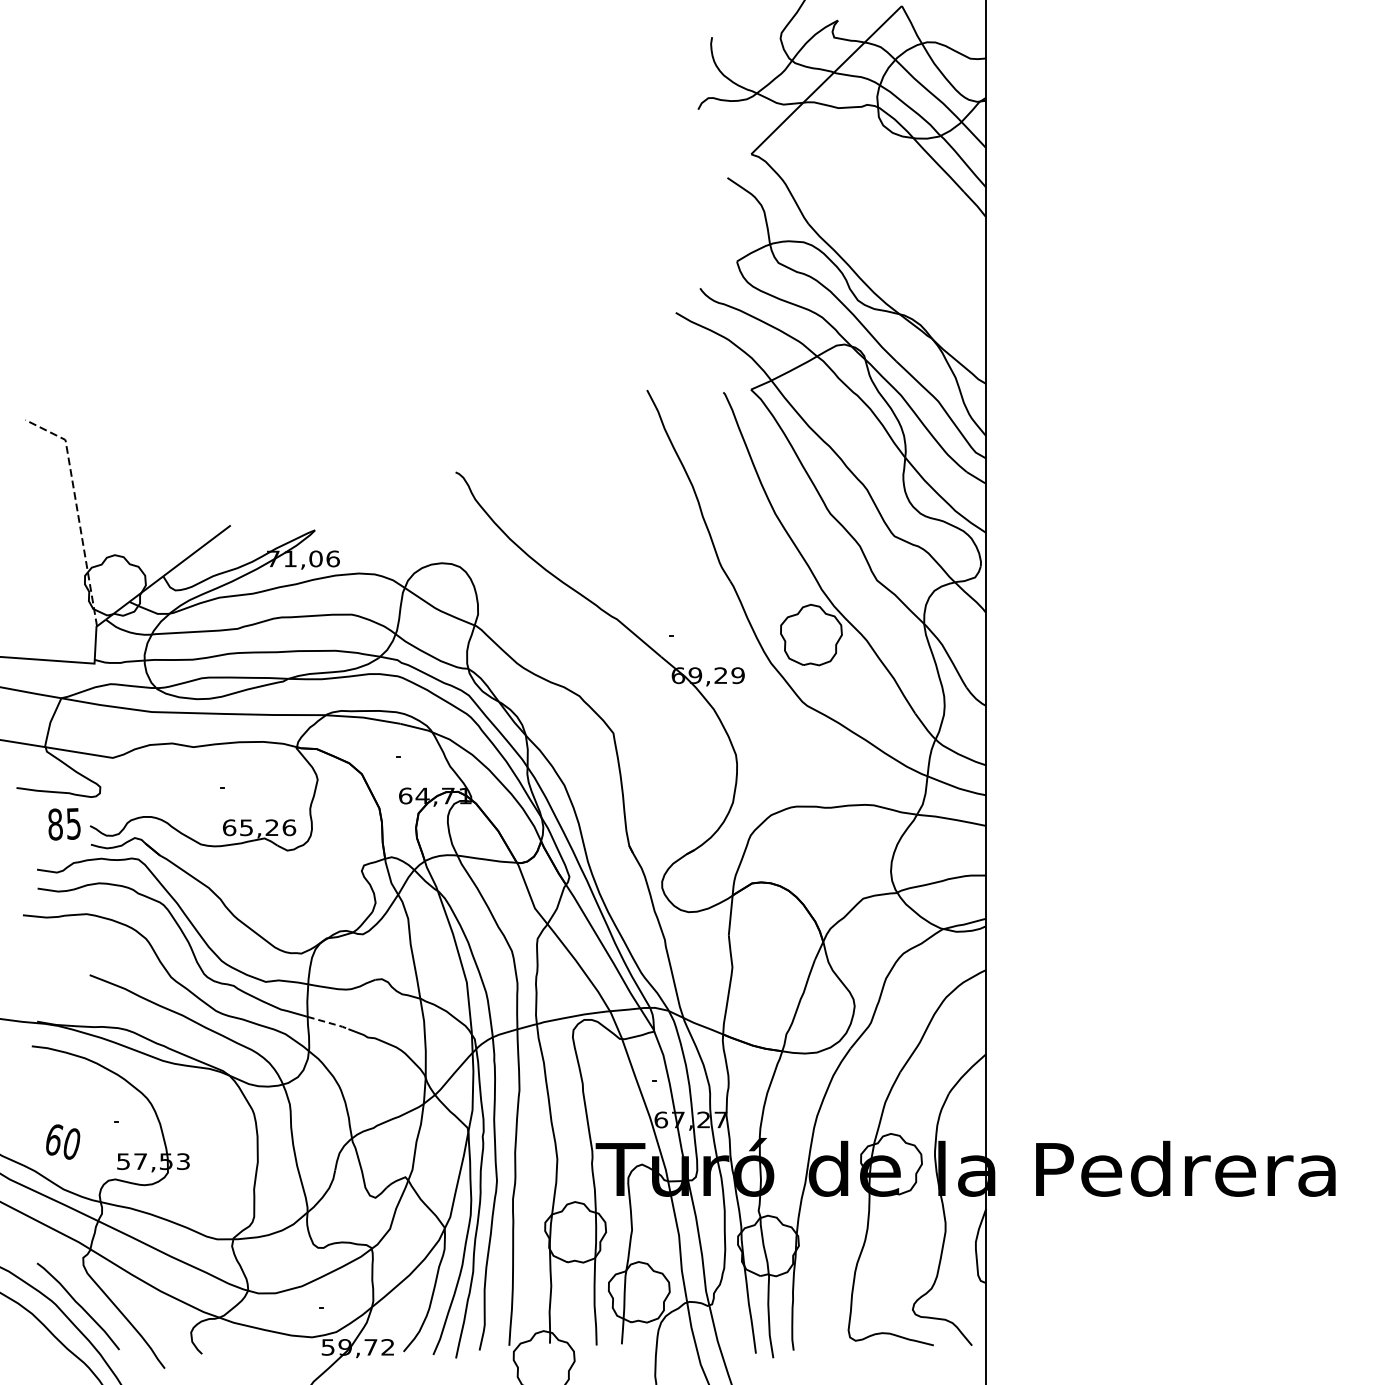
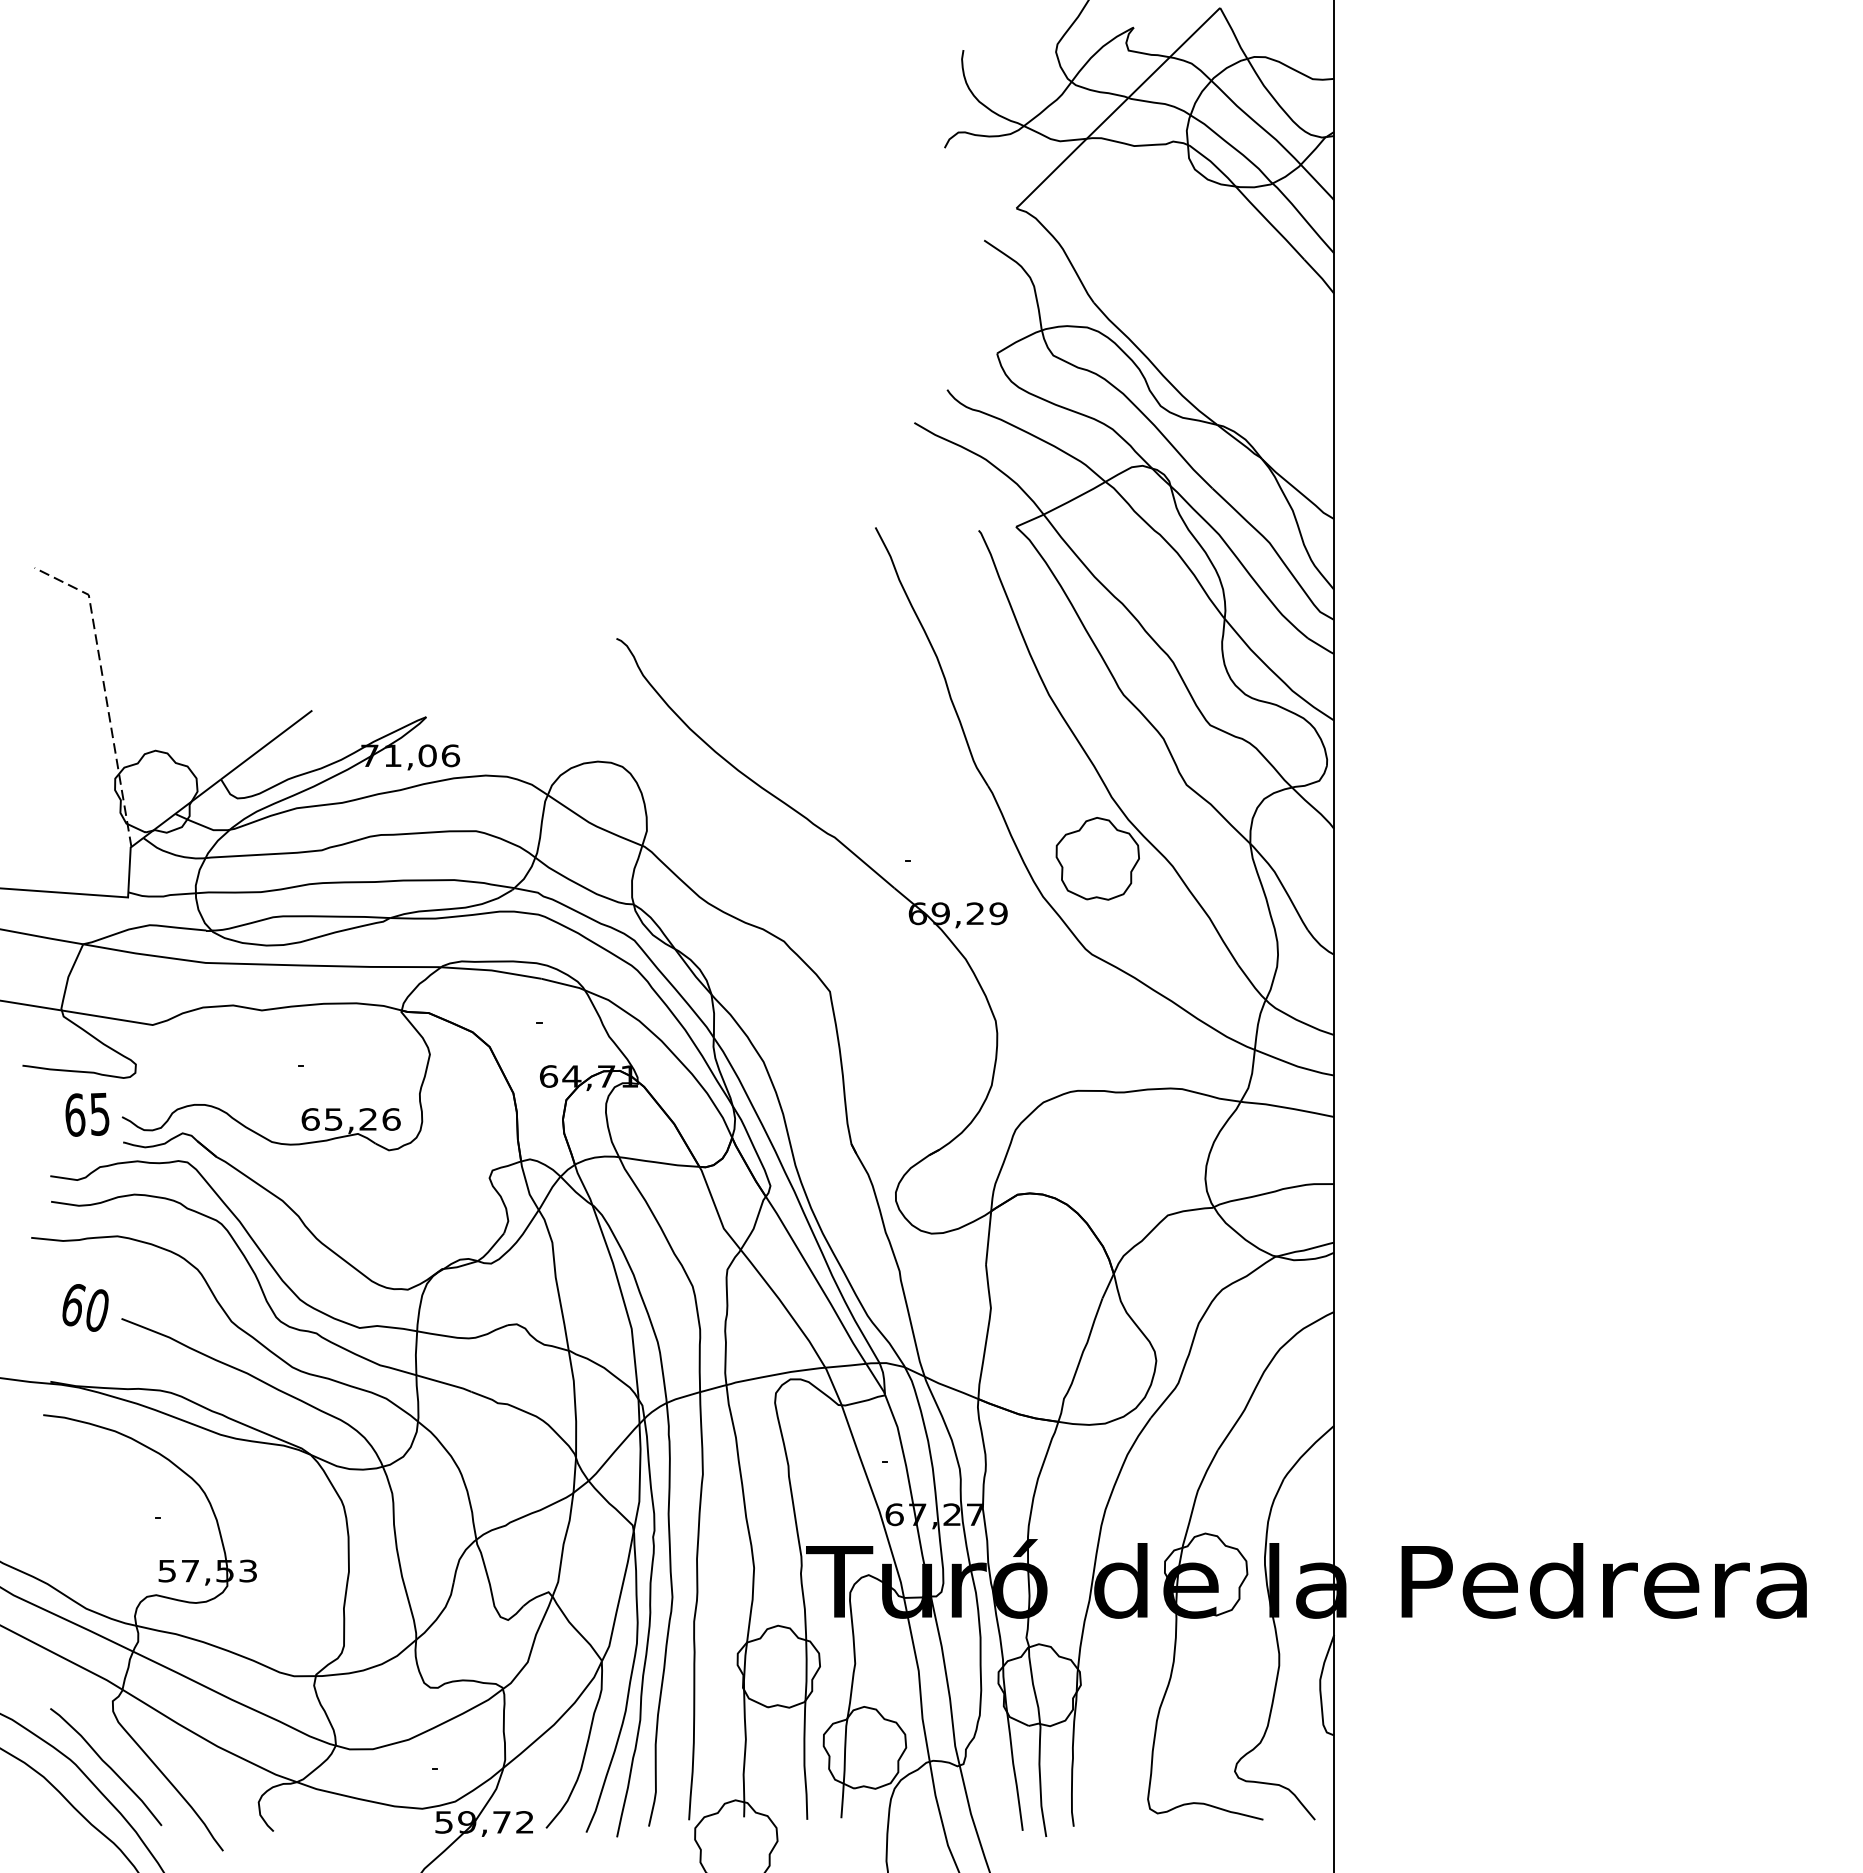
text: (55, 824) -> (75, 1115), 85 -> 65
line: (329, 1022) -> (445, 1382), dashed -> solid
text: (63, 1141) -> (86, 1307), moved

